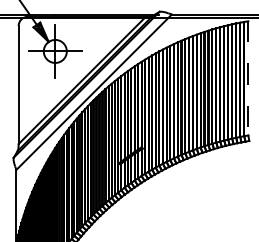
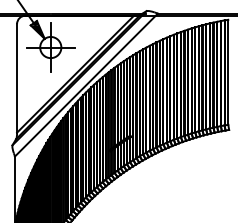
line: (248, 78) -> (228, 72), dashed -> solid

